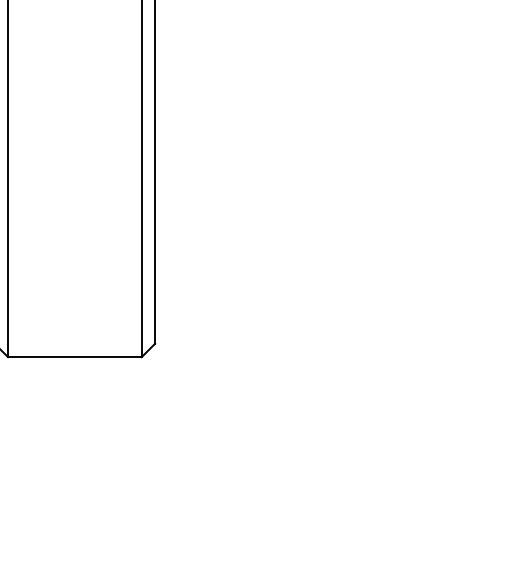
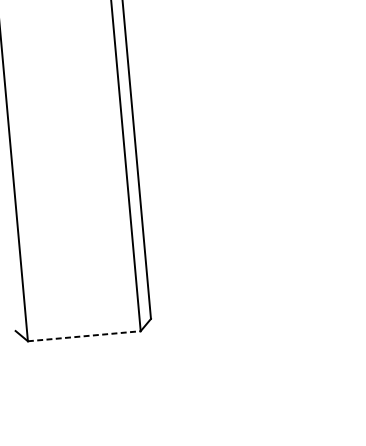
line: (74, 357) -> (84, 336), solid -> dashed

